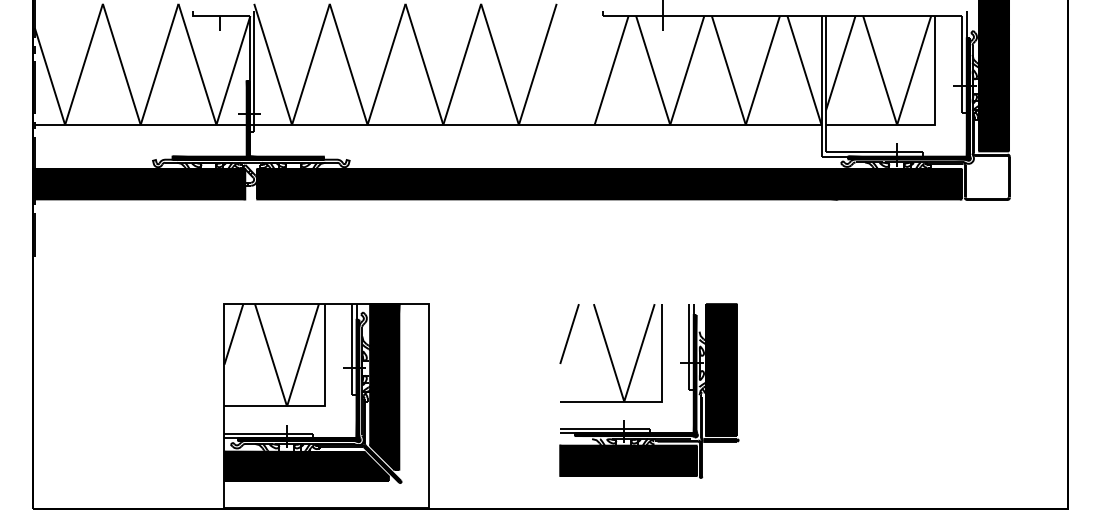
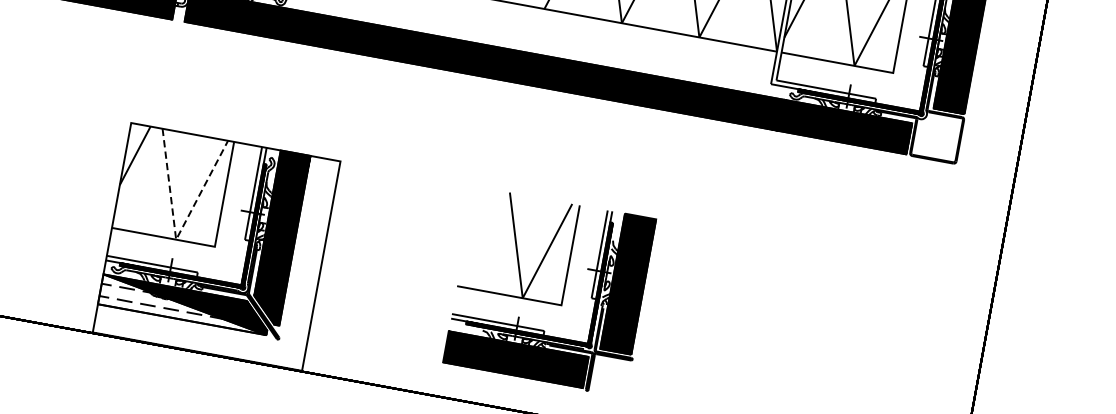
line: (569, 333) -> (479, 218), removed
line: (287, 406) -> (176, 239), solid -> dashed
fill: (306, 465) -> (184, 303), removed

